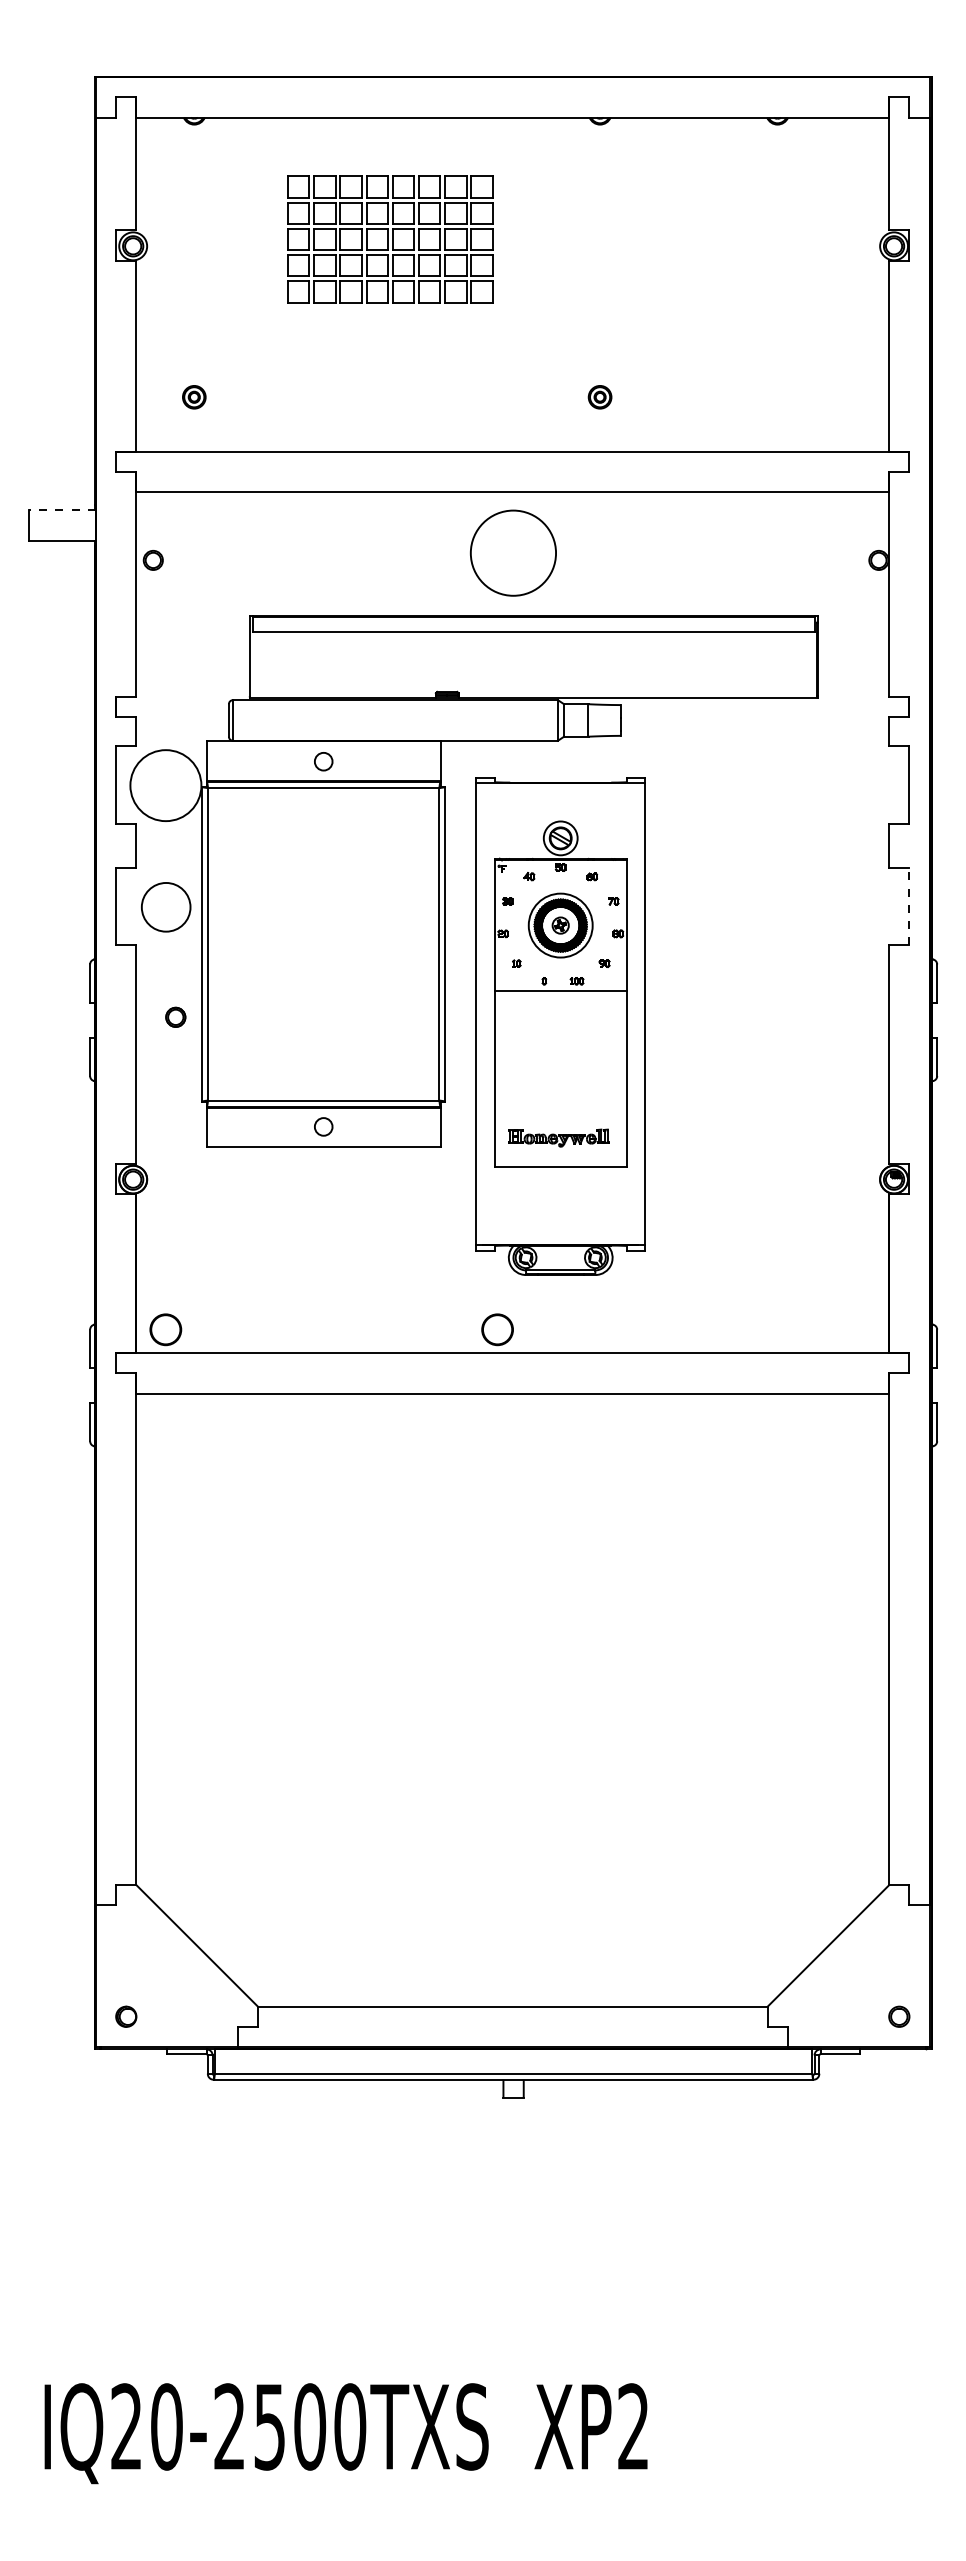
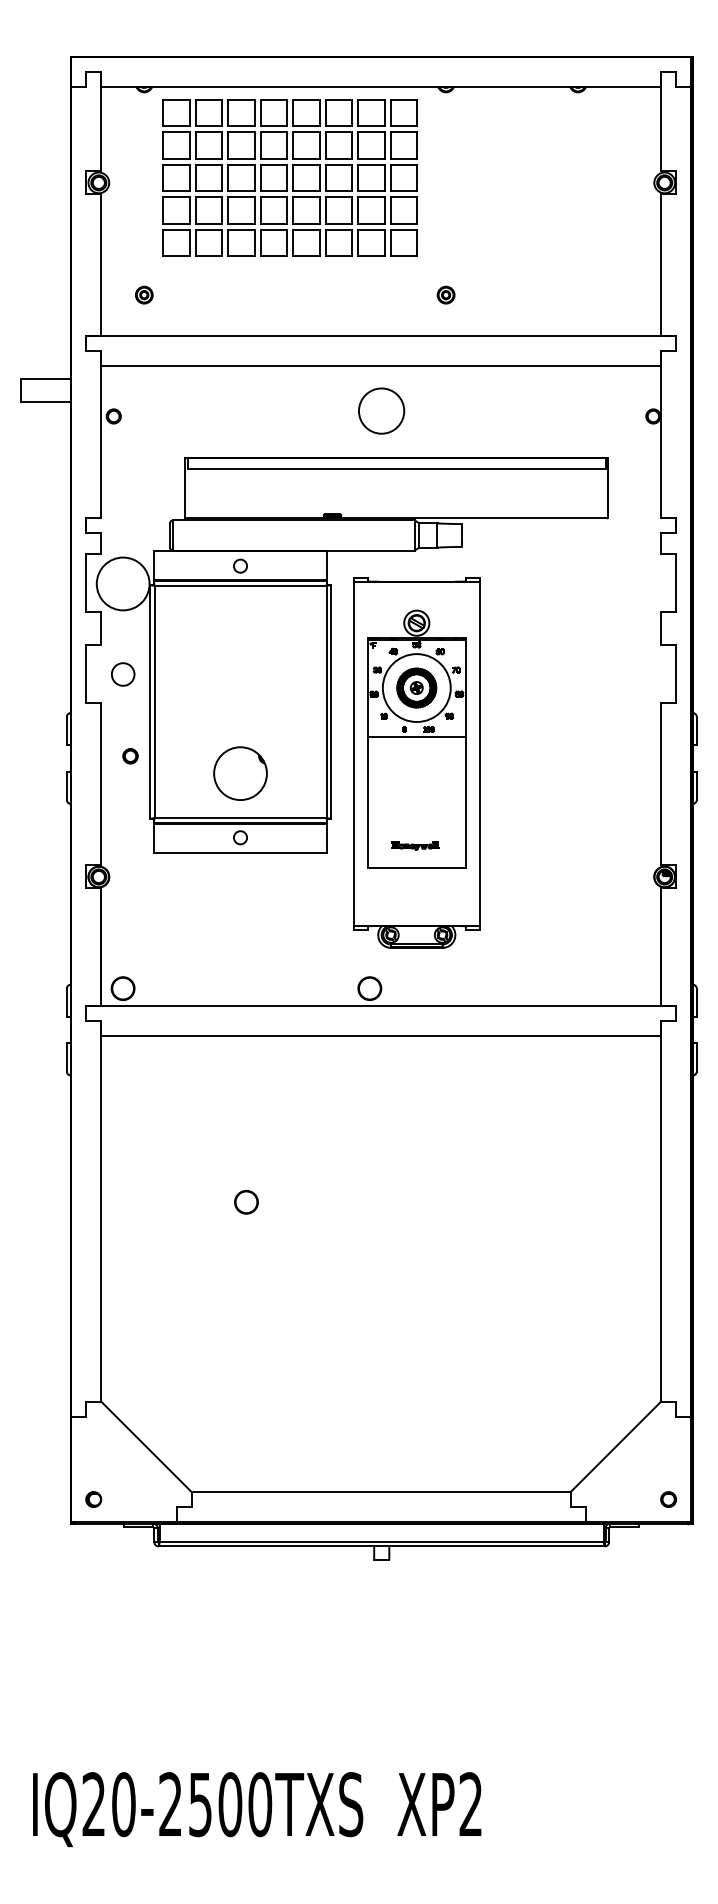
part: (390, 239) -> (290, 177), size x1.67
line: (62, 510) -> (46, 379), dashed -> solid
circle: (513, 552) -> (381, 410), size x0.71
line: (909, 906) -> (676, 673), dashed -> solid
circle: (165, 907) -> (122, 674), size x0.62
circle: (560, 925) -> (416, 687), size x1.43
part: (323, 1040) -> (240, 773), added
part: (558, 1137) -> (415, 845), size x0.62
part: (331, 1616) -> (246, 1201), added

